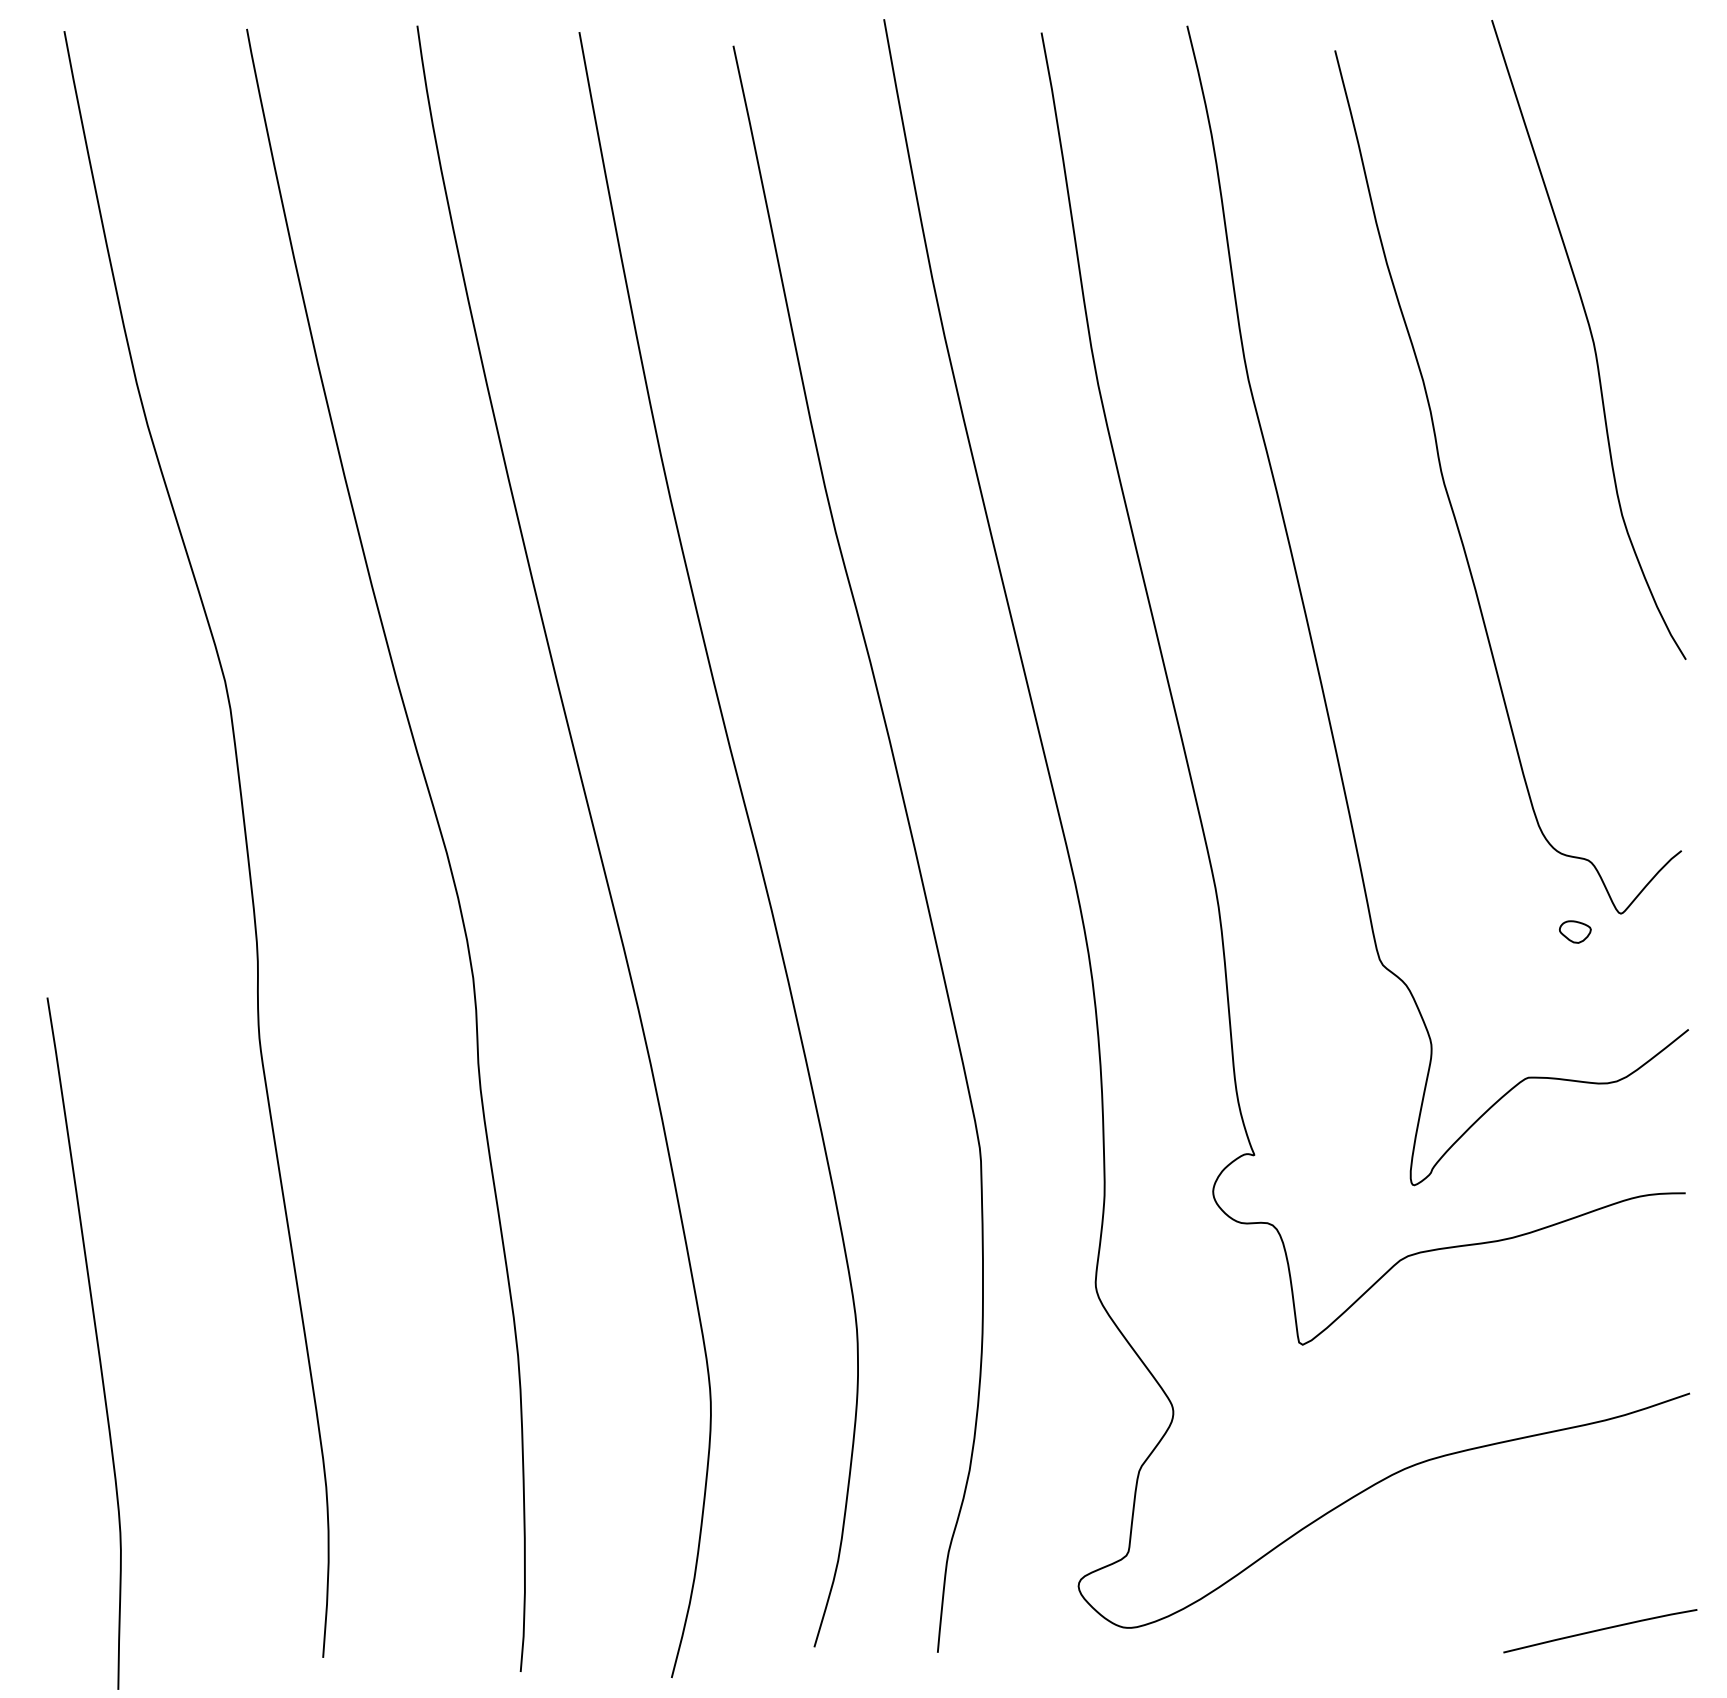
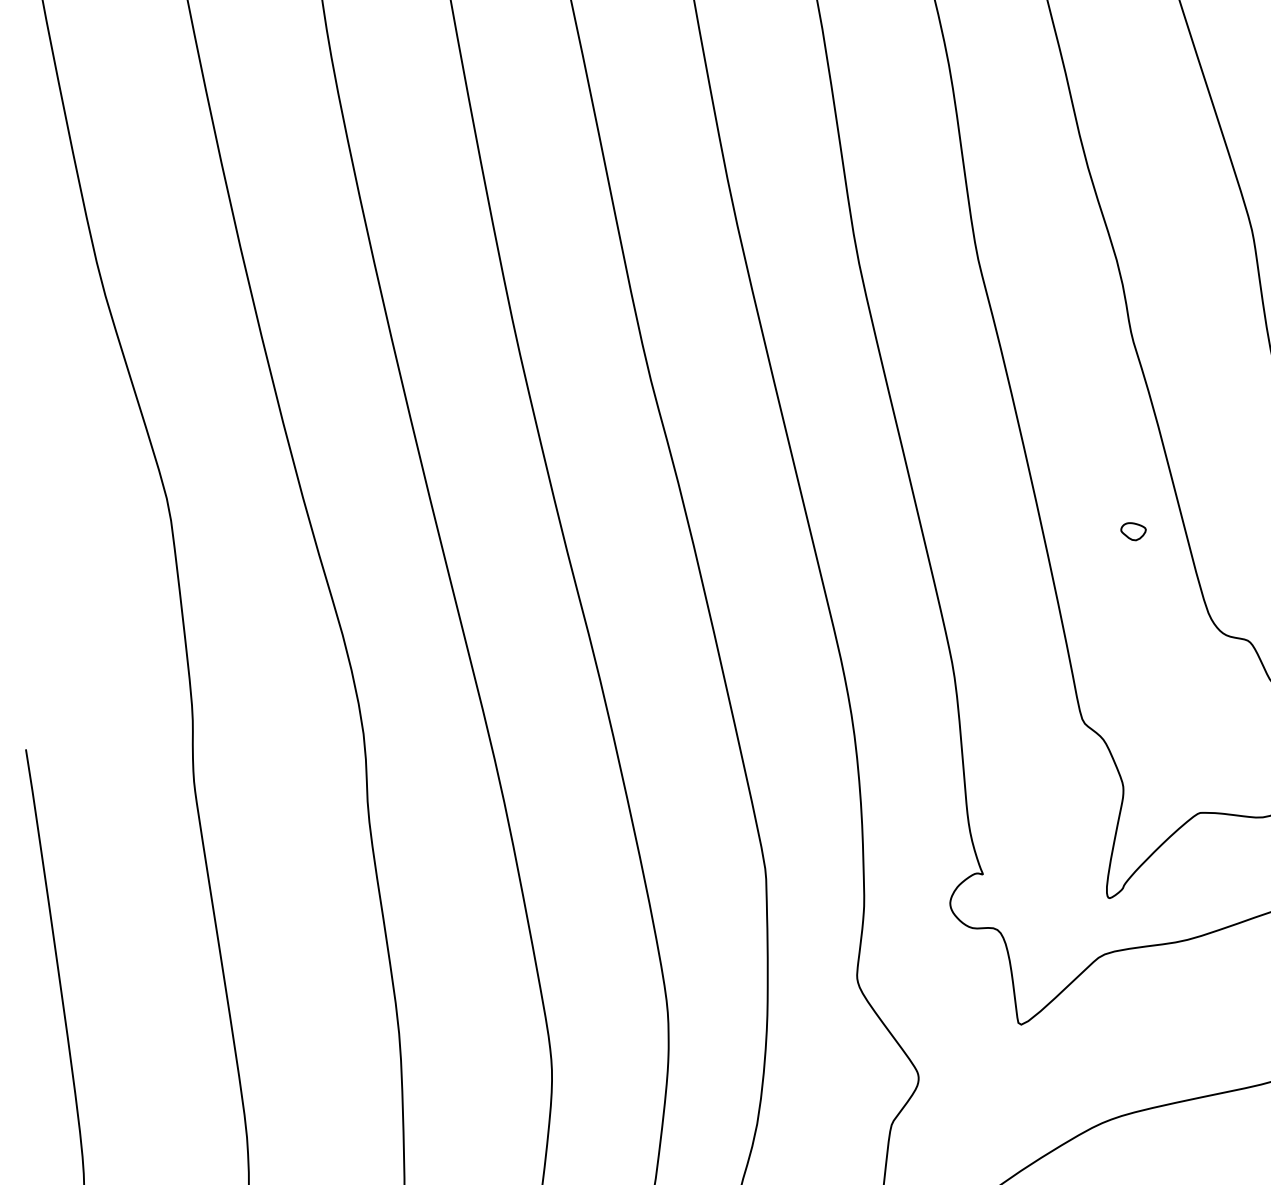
part: (1575, 931) -> (1133, 531), moved

